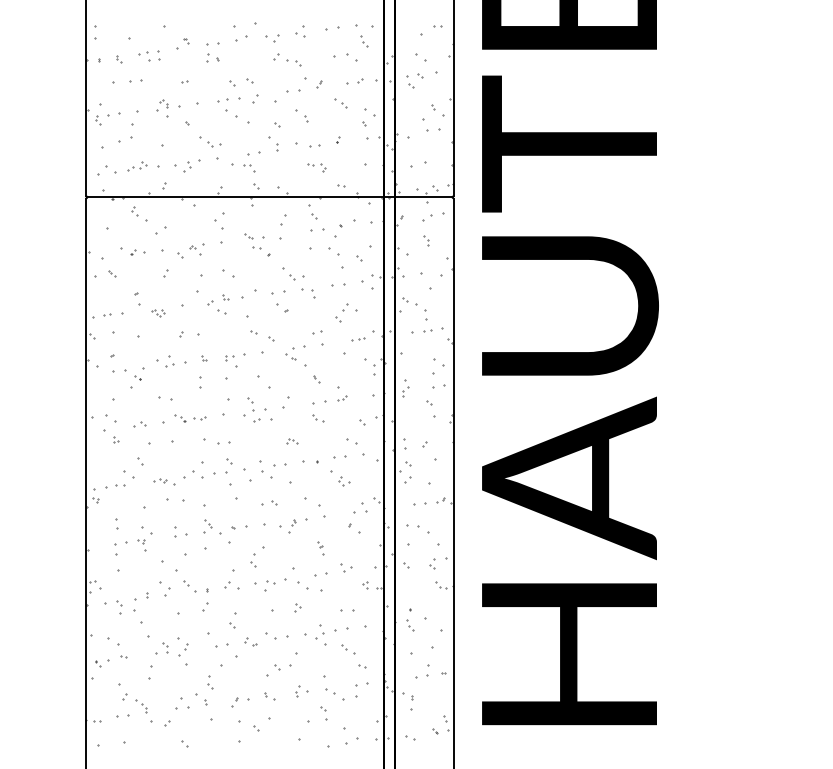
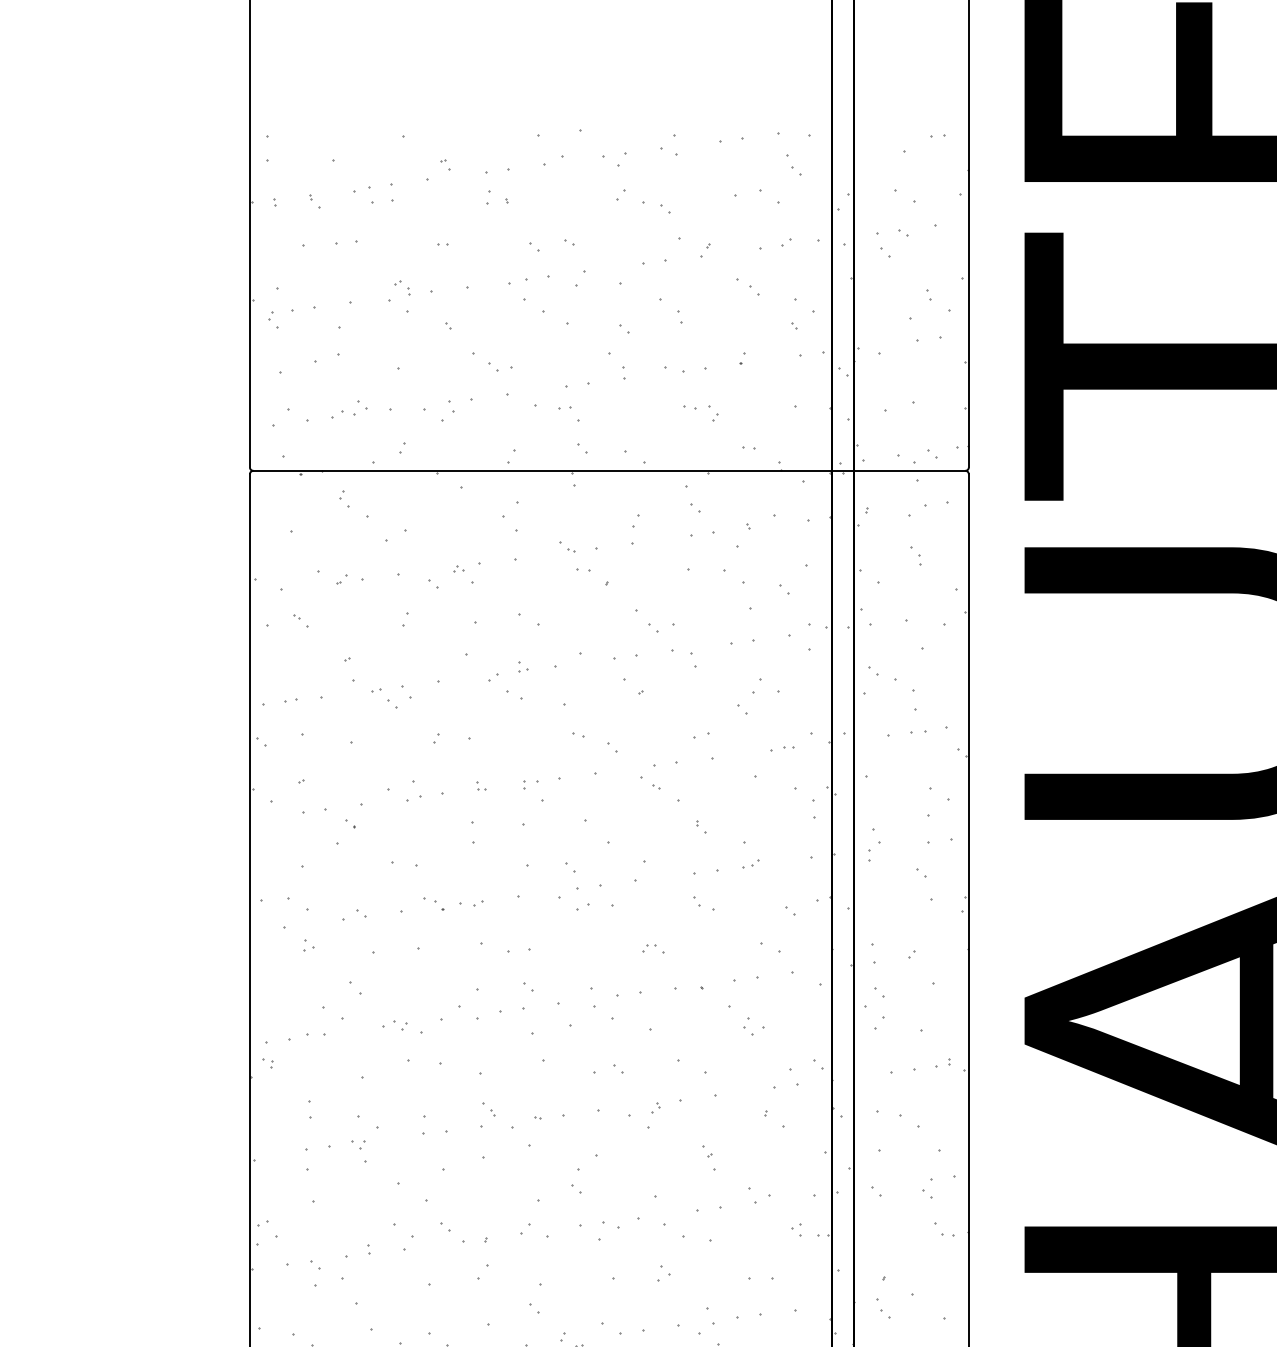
part: (303, 145) -> (675, 369), size x0.62
part: (283, 227) -> (635, 529), size x0.62
part: (158, 312) -> (391, 696), size x1.67

